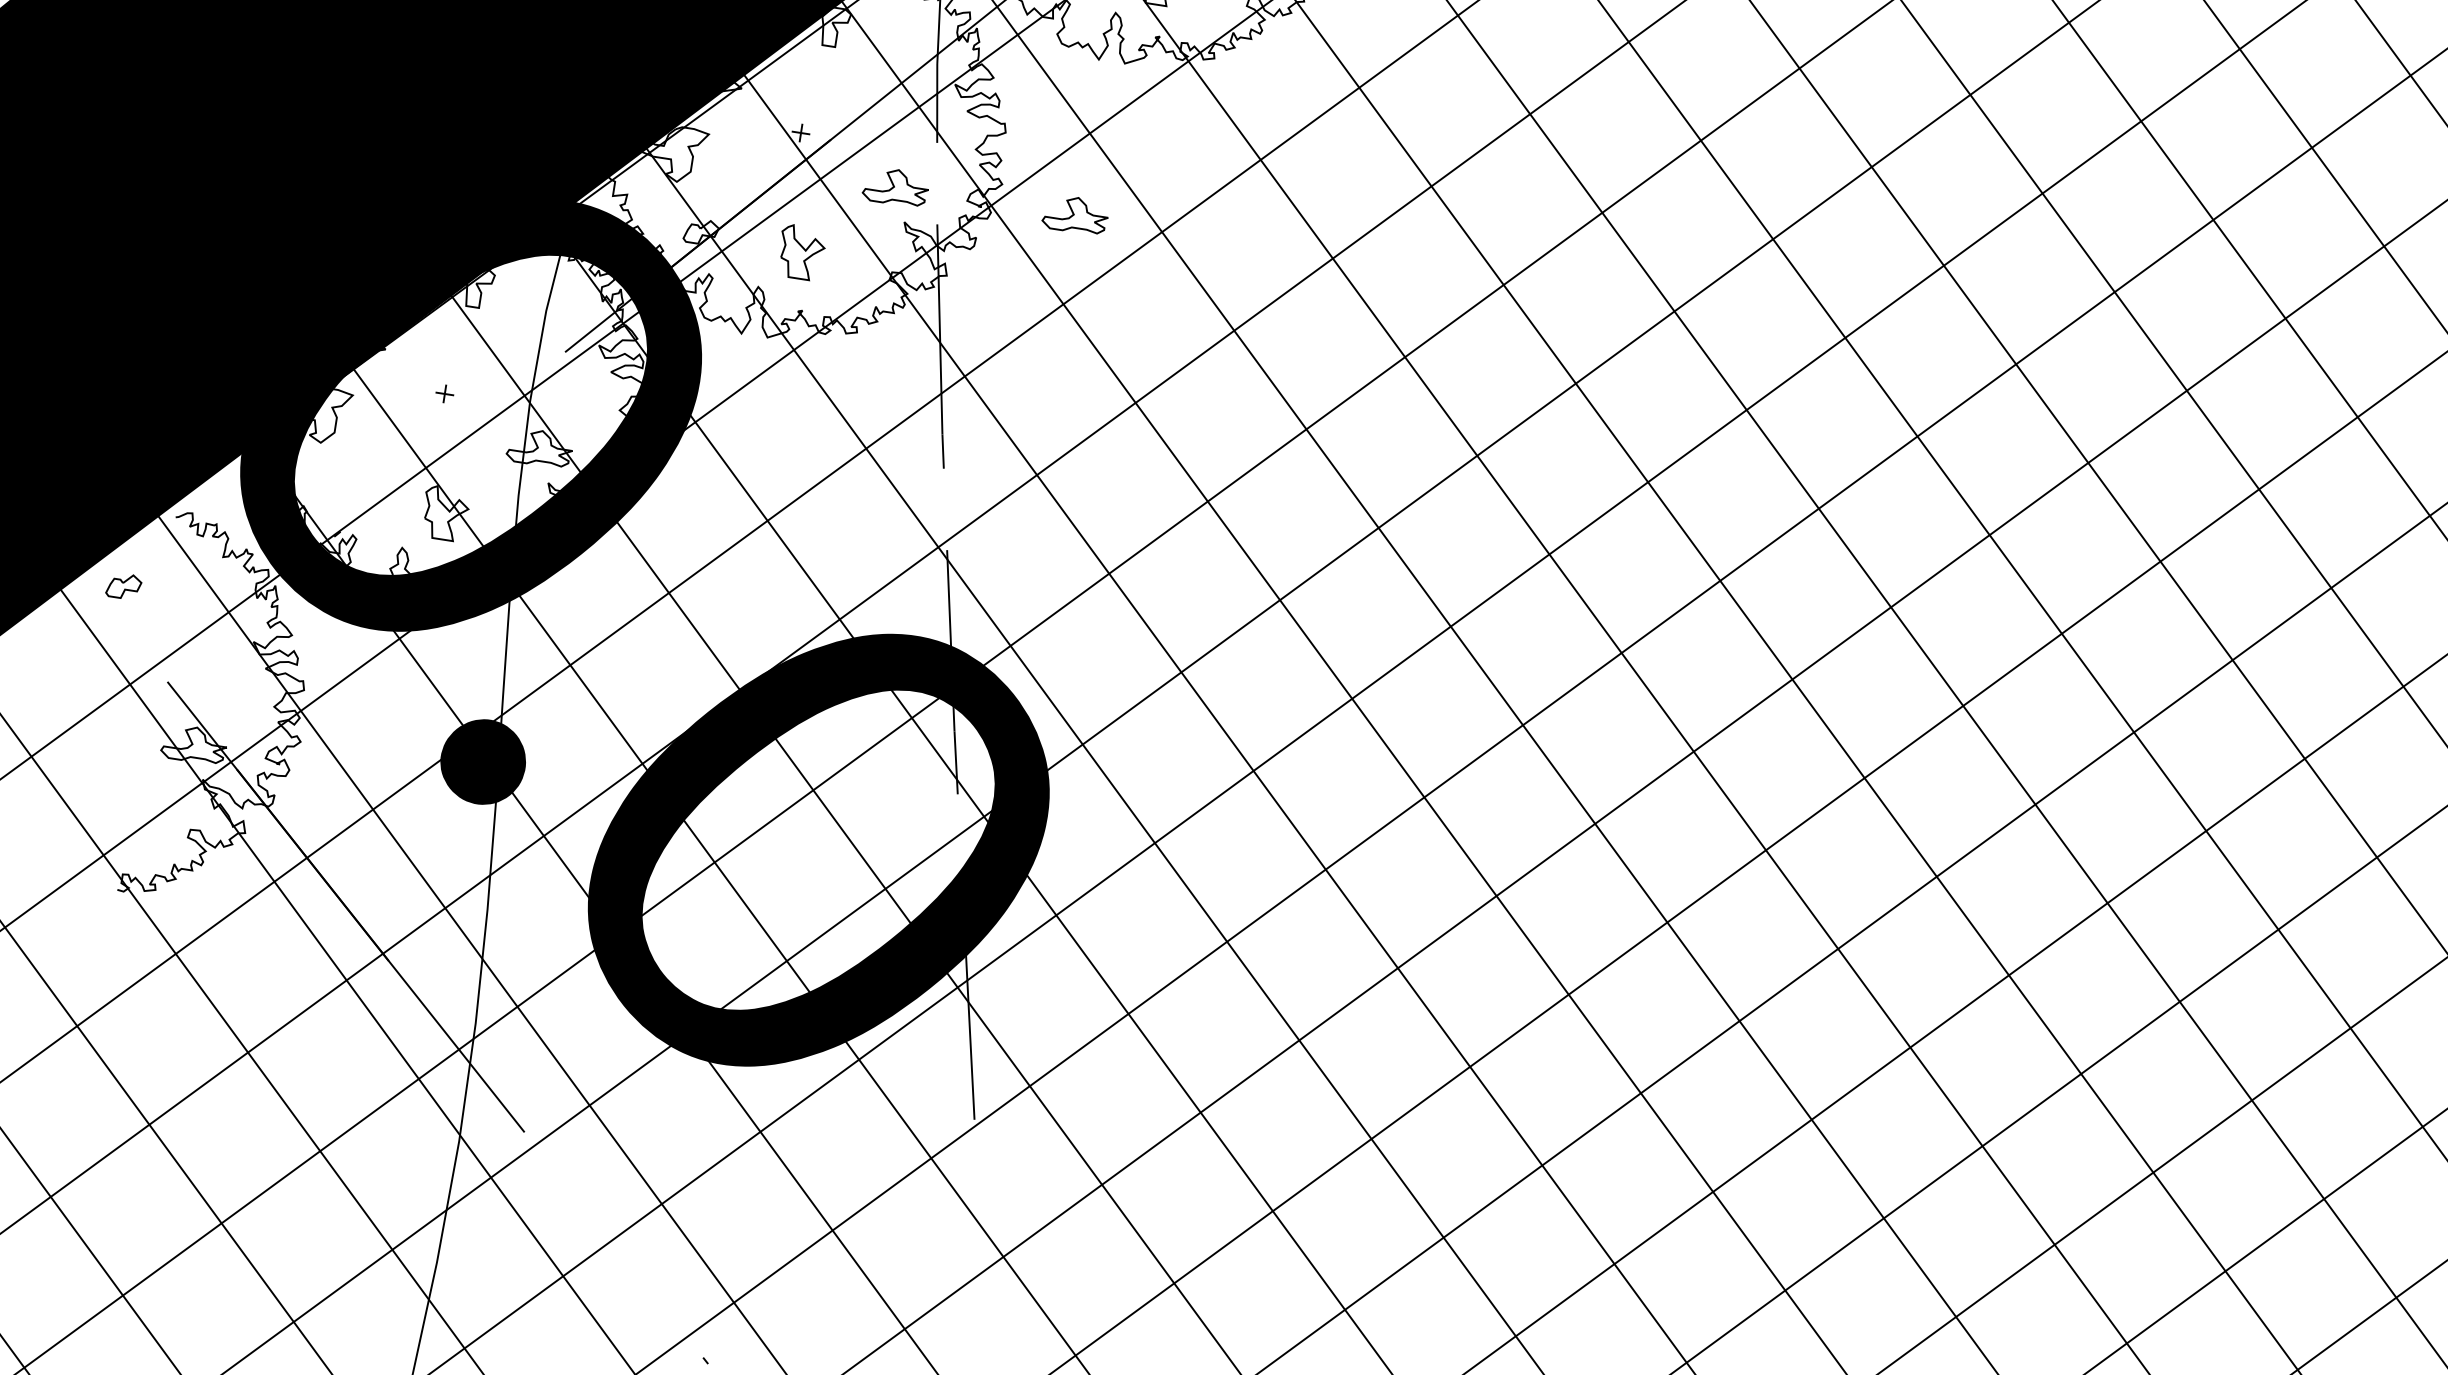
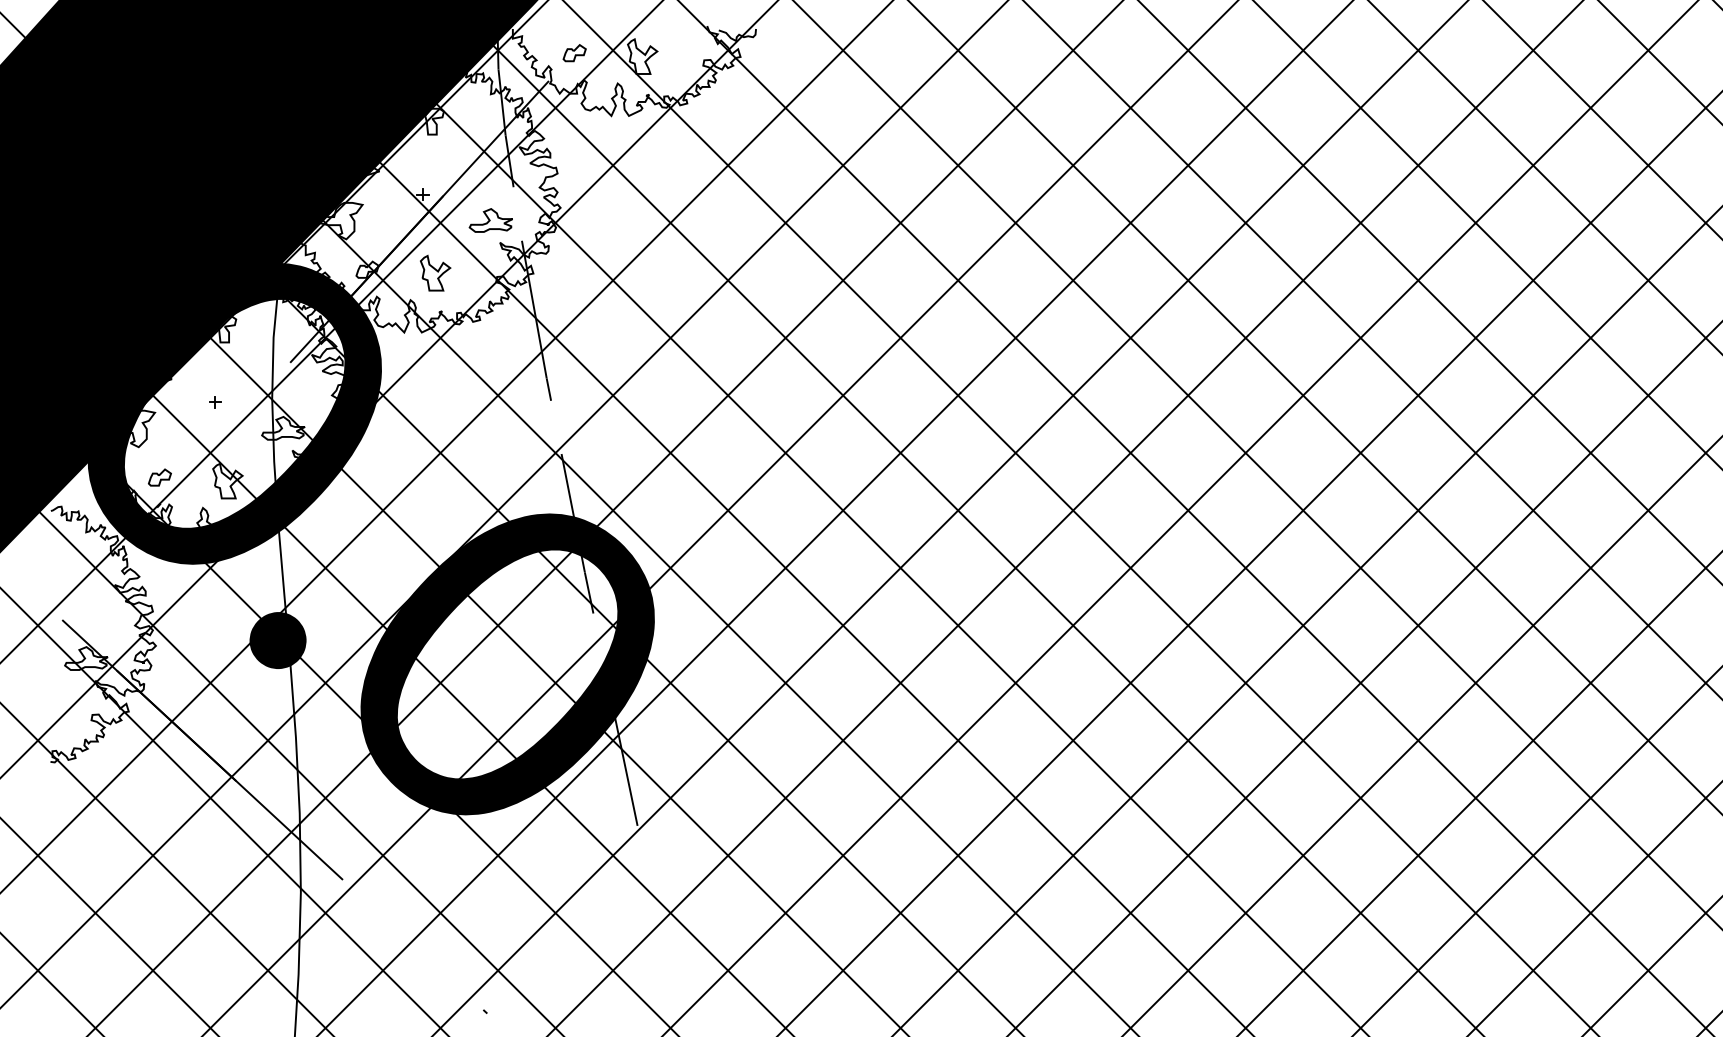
part: (1074, 214) -> (611, 220), removed
part: (123, 586) -> (159, 477), moved

